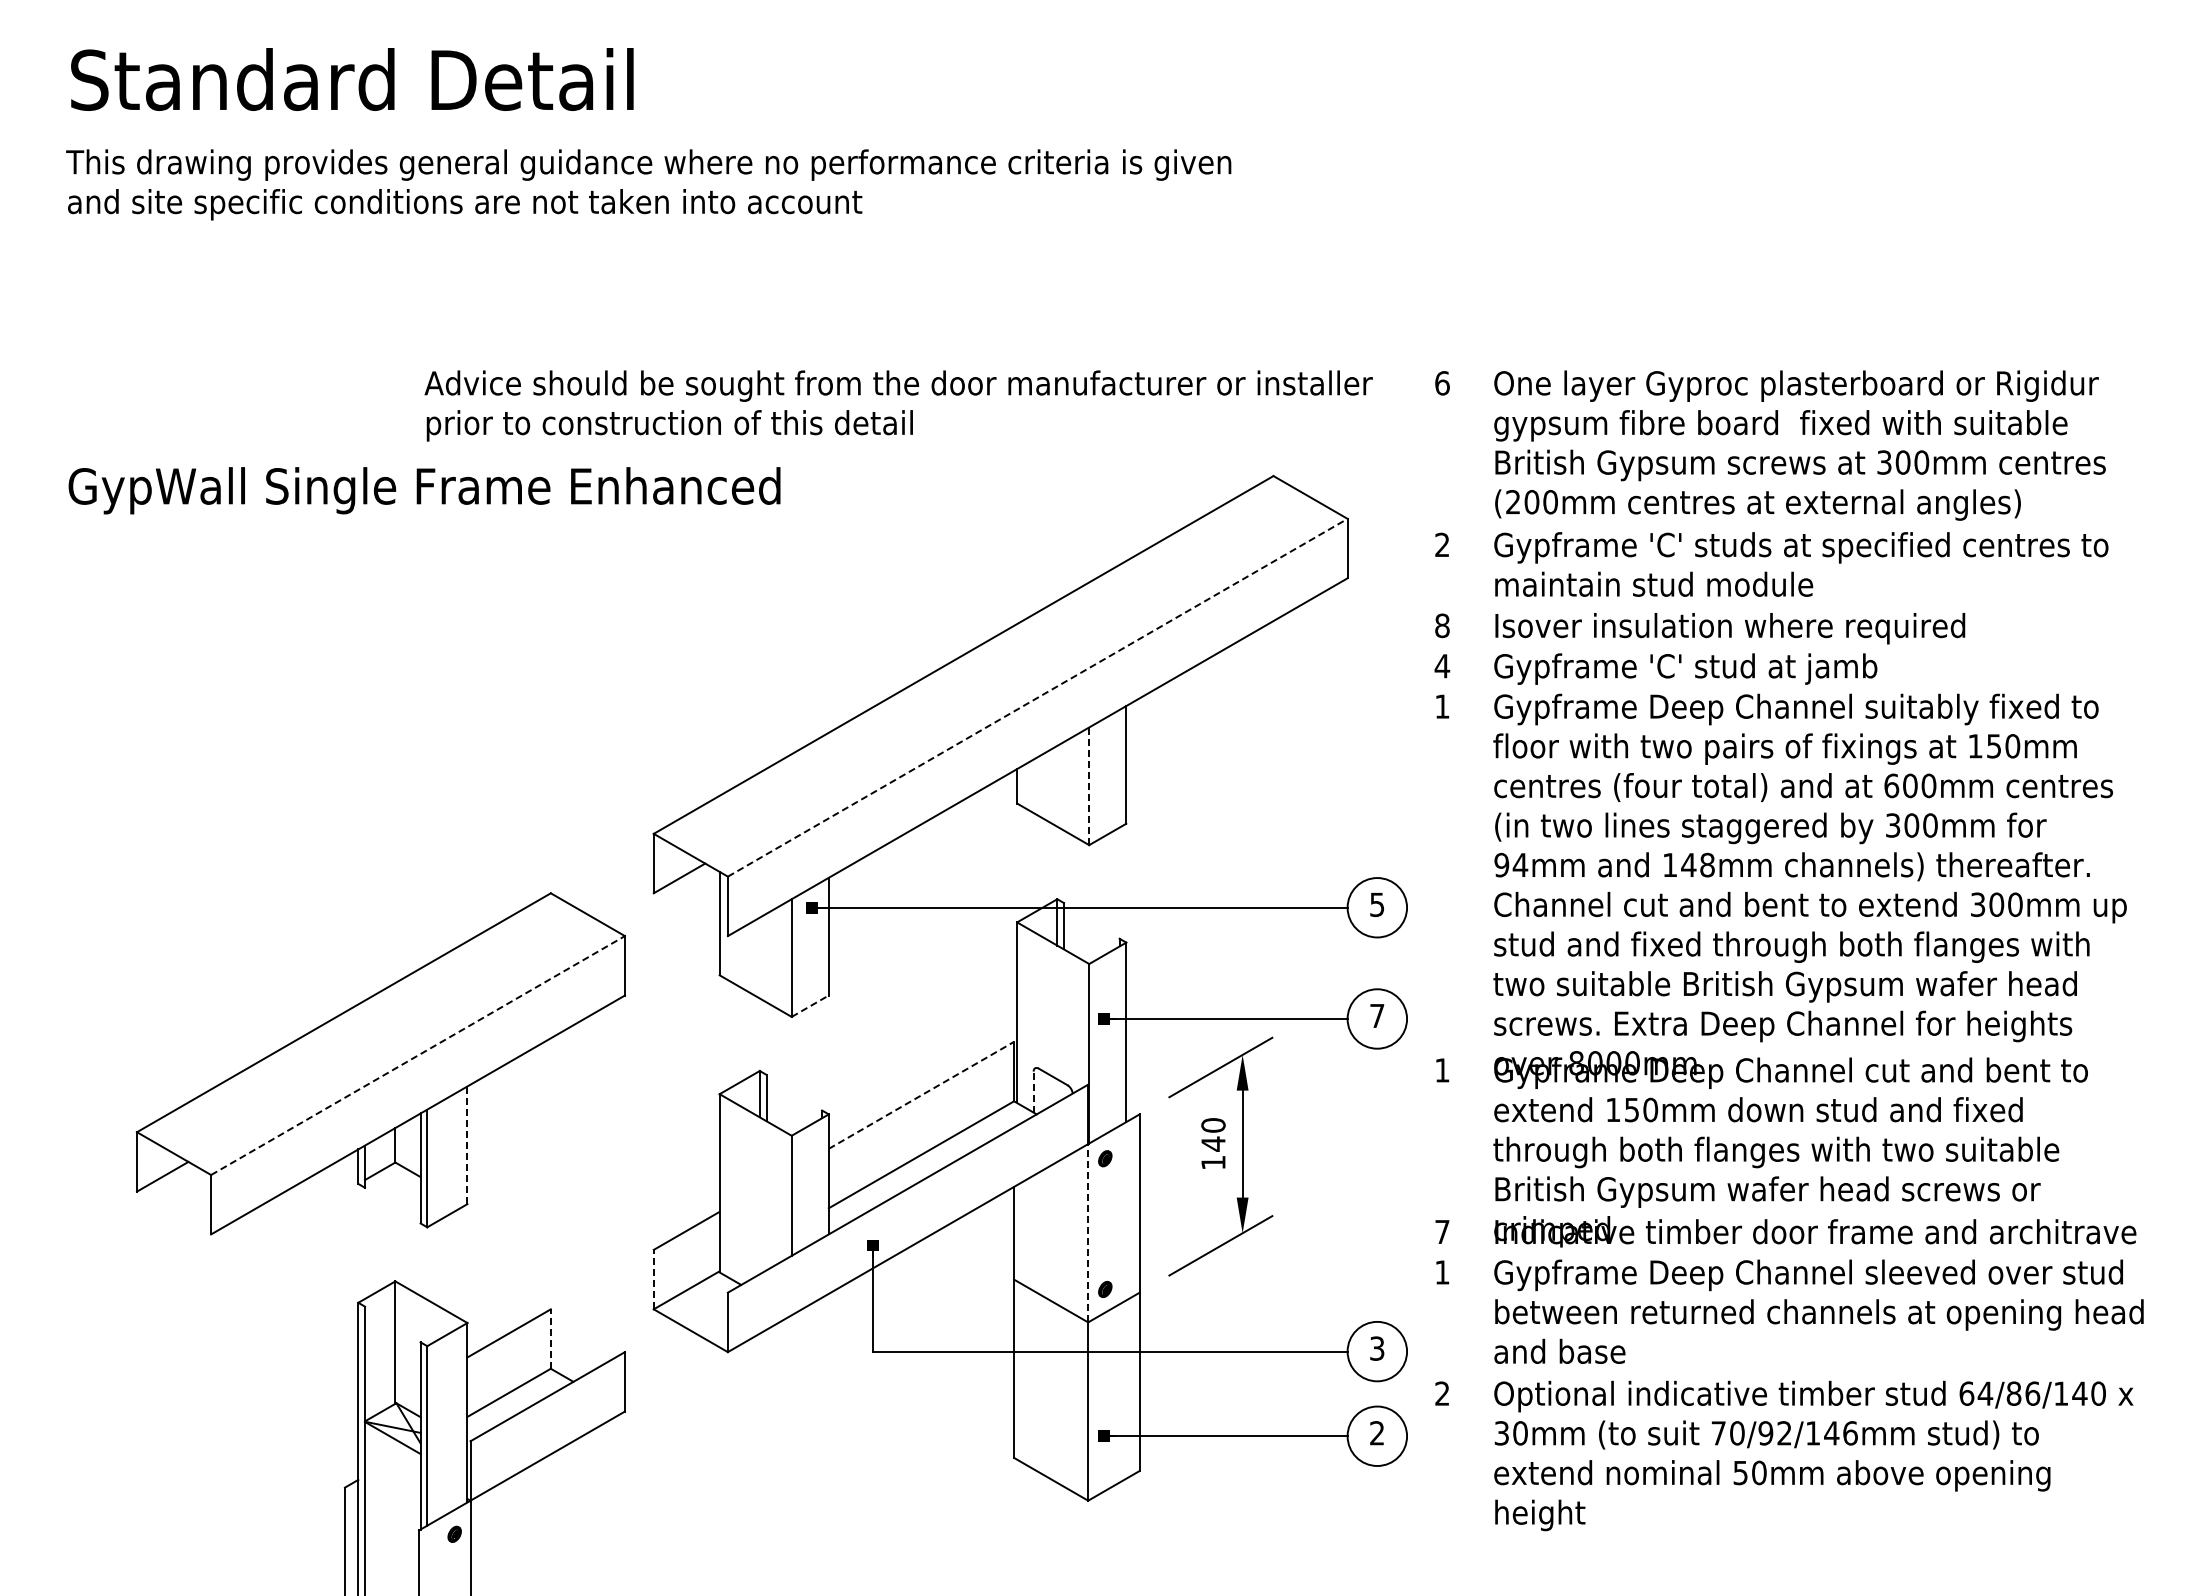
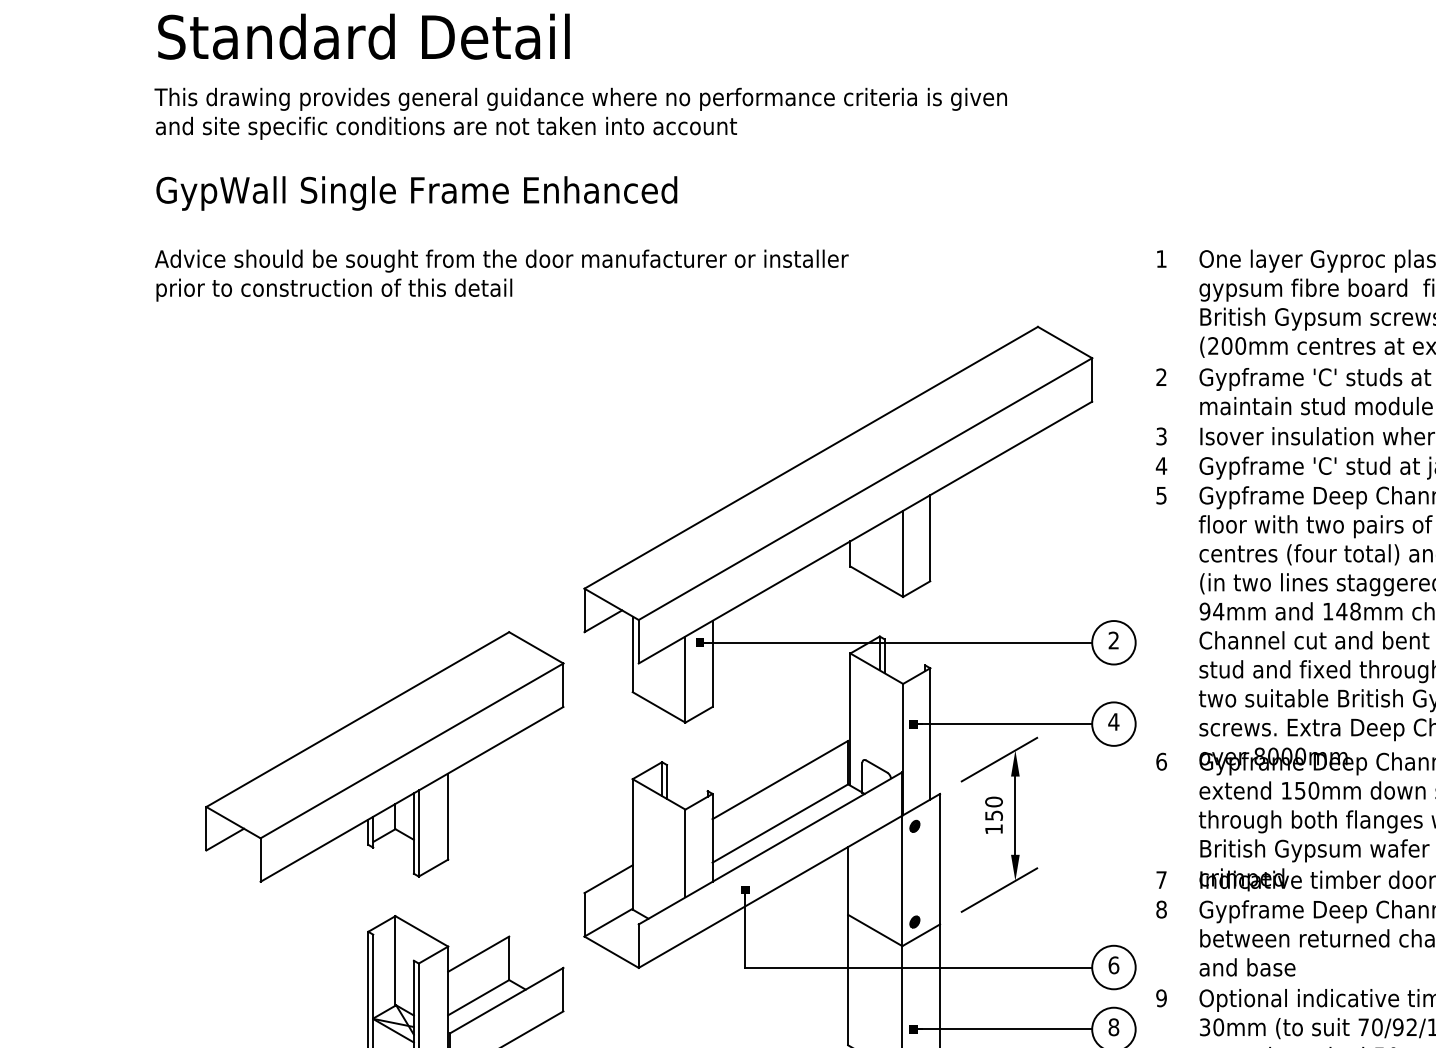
text: (1442, 383) -> (1161, 259), 6 -> 1
text: (898, 405) -> (501, 275), moved
text: (424, 490) -> (416, 193), moved
text: (1442, 625) -> (1161, 436), 8 -> 3
line: (1037, 697) -> (865, 488), dashed -> solid
text: (1442, 706) -> (1161, 495), 1 -> 5
line: (1089, 786) -> (903, 554), dashed -> solid
text: (1377, 904) -> (1114, 640), 5 -> 2
line: (810, 1005) -> (699, 714), dashed -> solid
text: (1376, 1015) -> (1113, 721), 7 -> 4
line: (418, 1055) -> (412, 750), dashed -> solid
text: (1442, 1070) -> (1161, 761), 1 -> 6
line: (1033, 1092) -> (862, 777), dashed -> solid
line: (921, 1095) -> (780, 780), dashed -> solid
text: (1213, 1143) -> (994, 815), 140 -> 150
line: (467, 1145) -> (448, 816), dashed -> solid
line: (1088, 1232) -> (902, 880), dashed -> solid
text: (1442, 1272) -> (1161, 909), 1 -> 8
line: (653, 1279) -> (584, 914), dashed -> solid
line: (550, 1339) -> (508, 958), dashed -> solid
text: (1377, 1348) -> (1114, 965), 3 -> 6
text: (1442, 1393) -> (1161, 998), 2 -> 9
text: (1377, 1433) -> (1114, 1027), 2 -> 8

